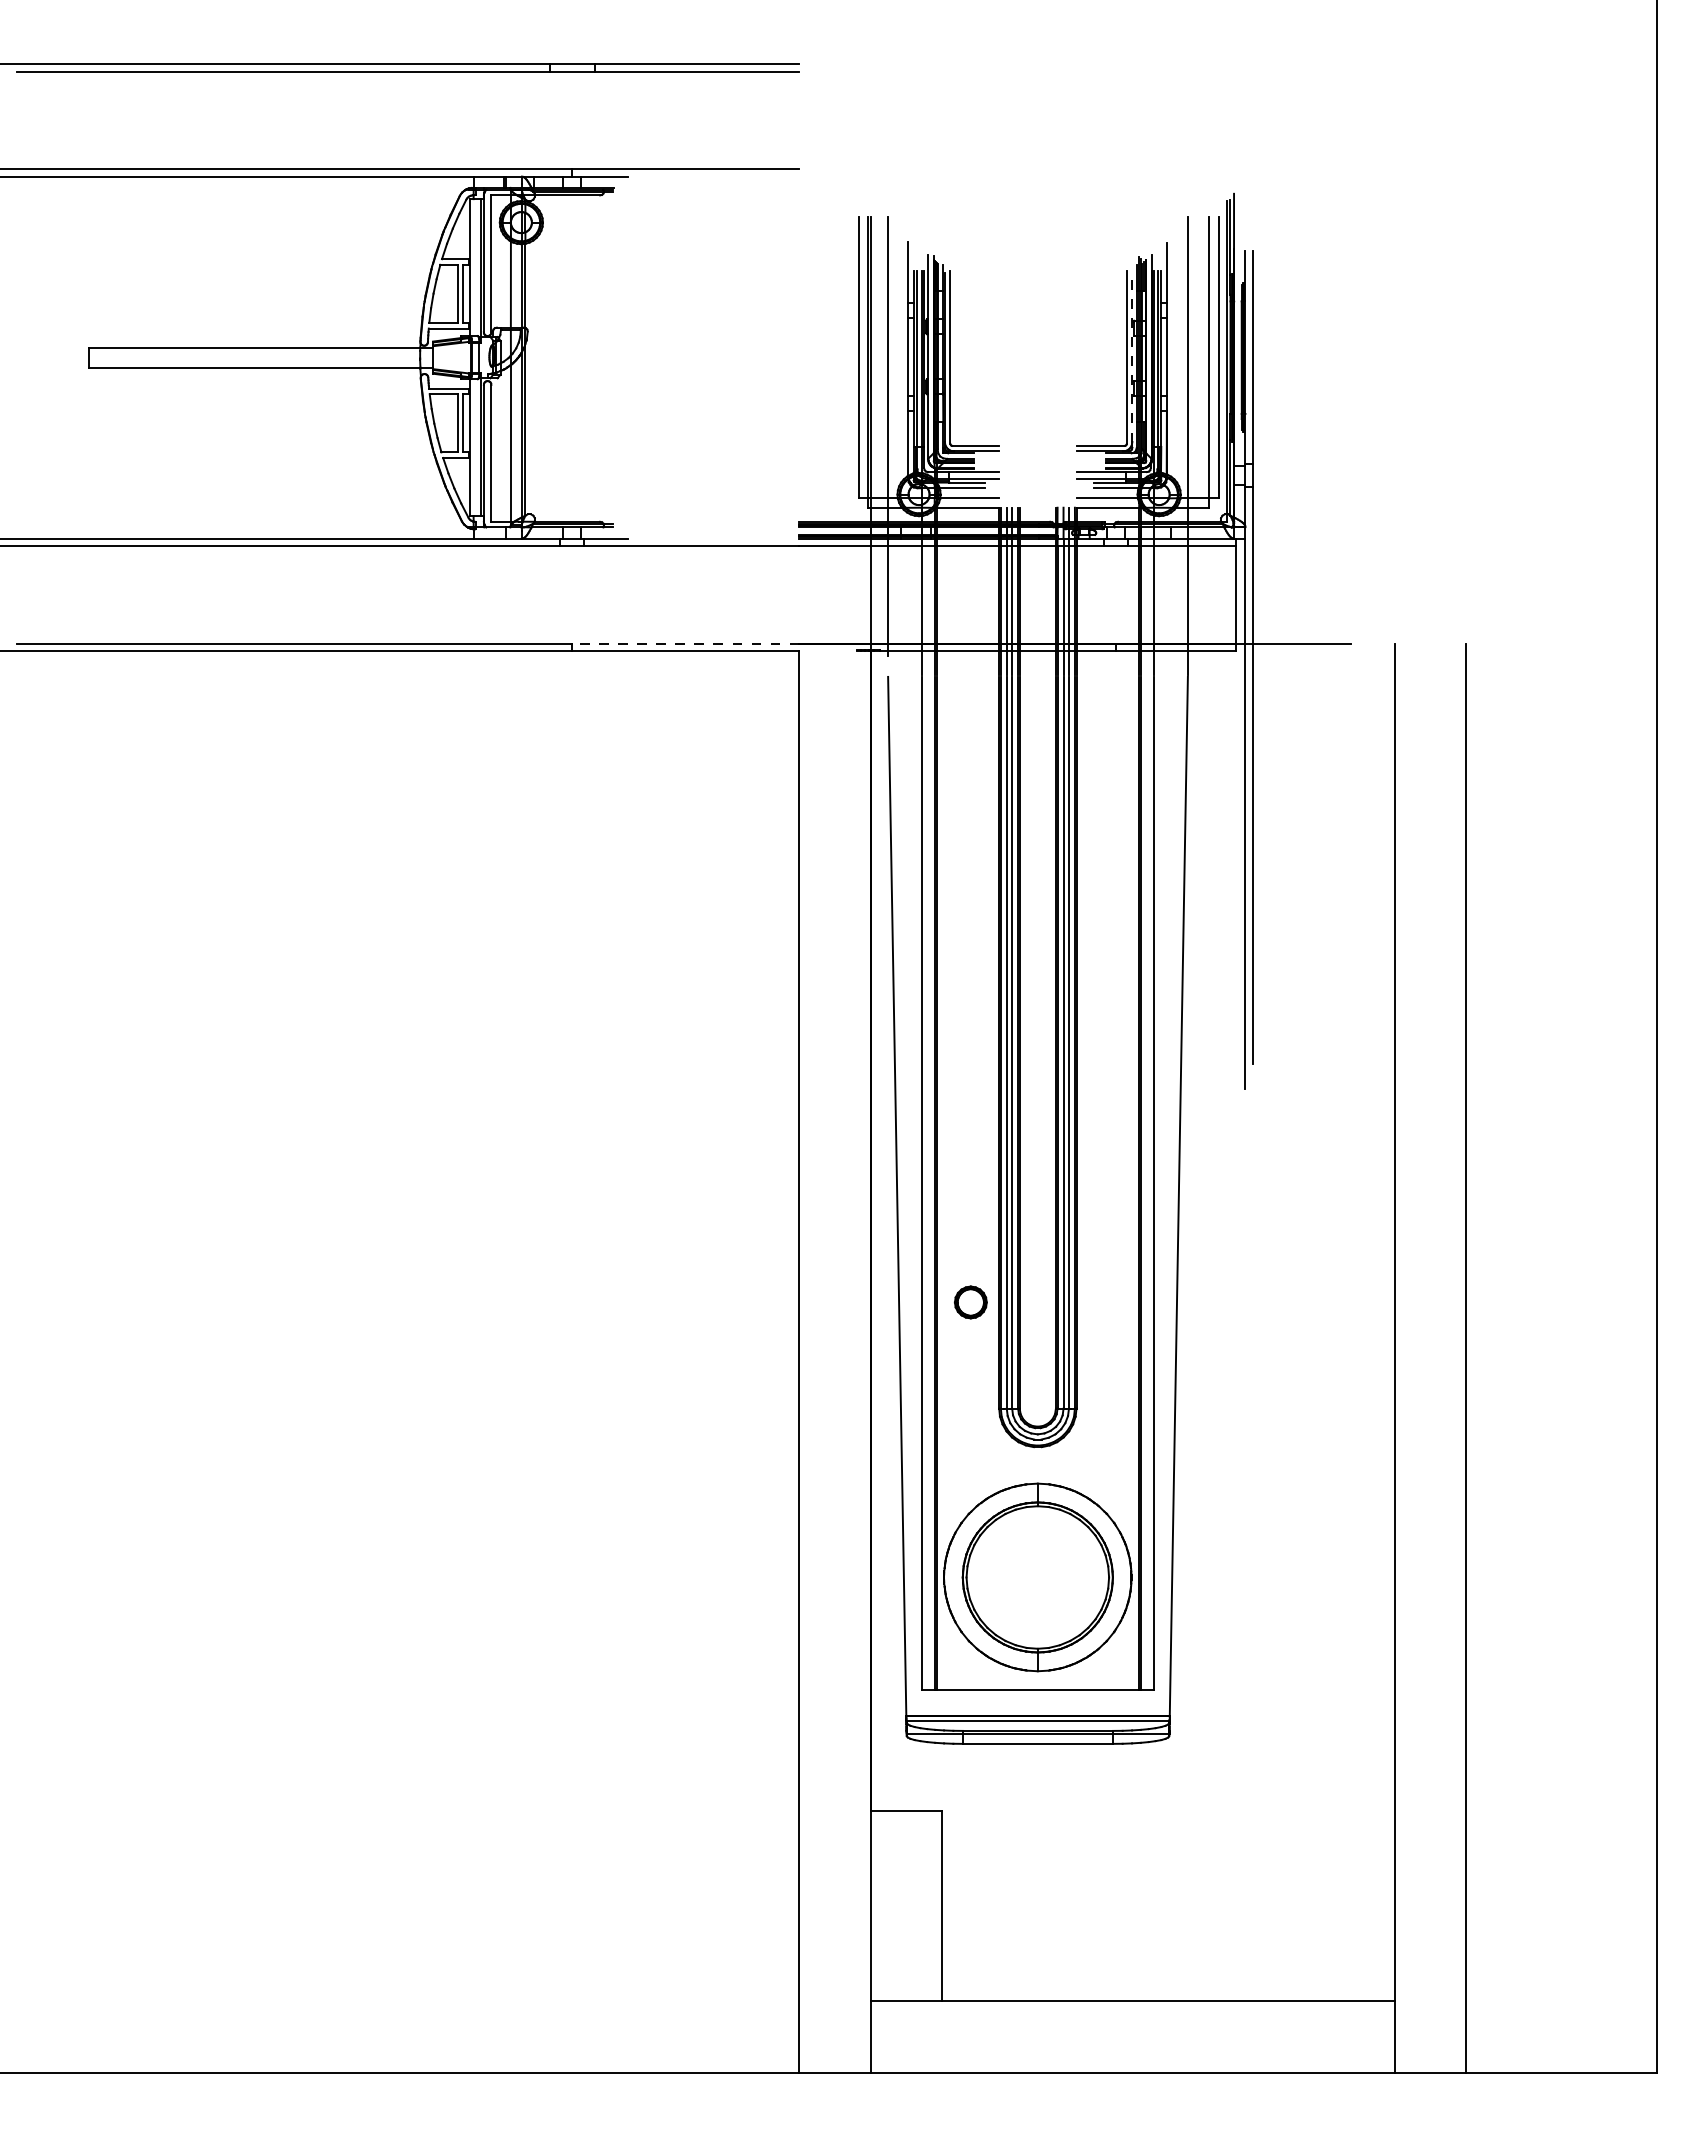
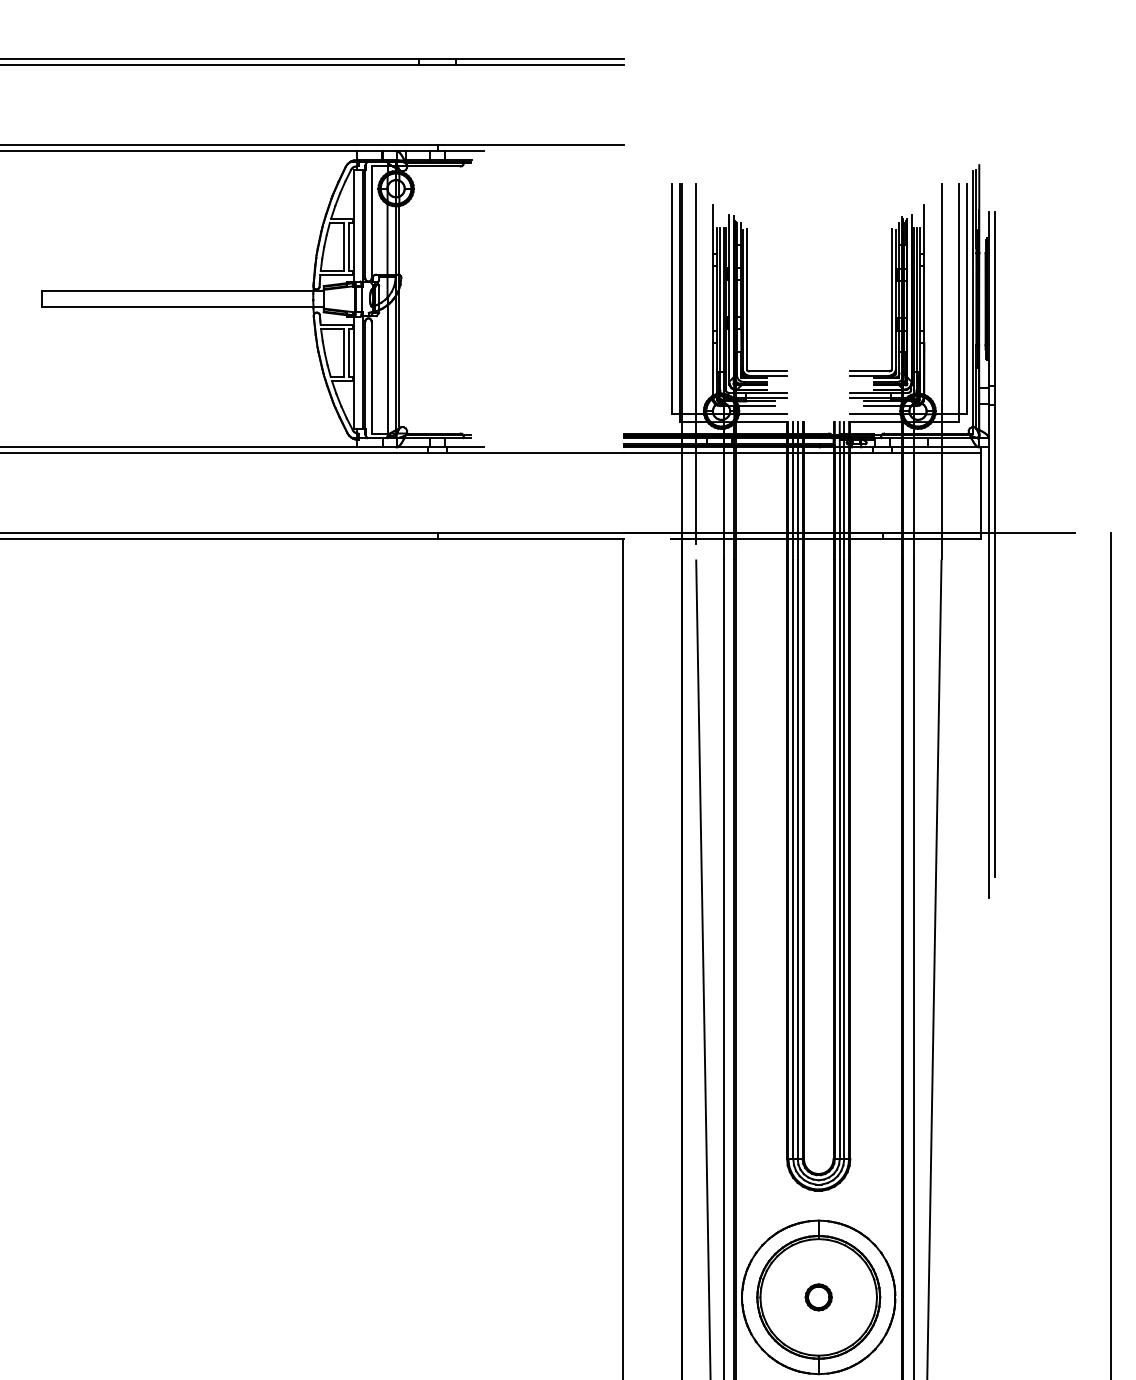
line: (1132, 357) -> (896, 299), dashed -> solid
line: (685, 643) -> (530, 533), dashed -> solid
part: (970, 1302) -> (818, 1297), moved

